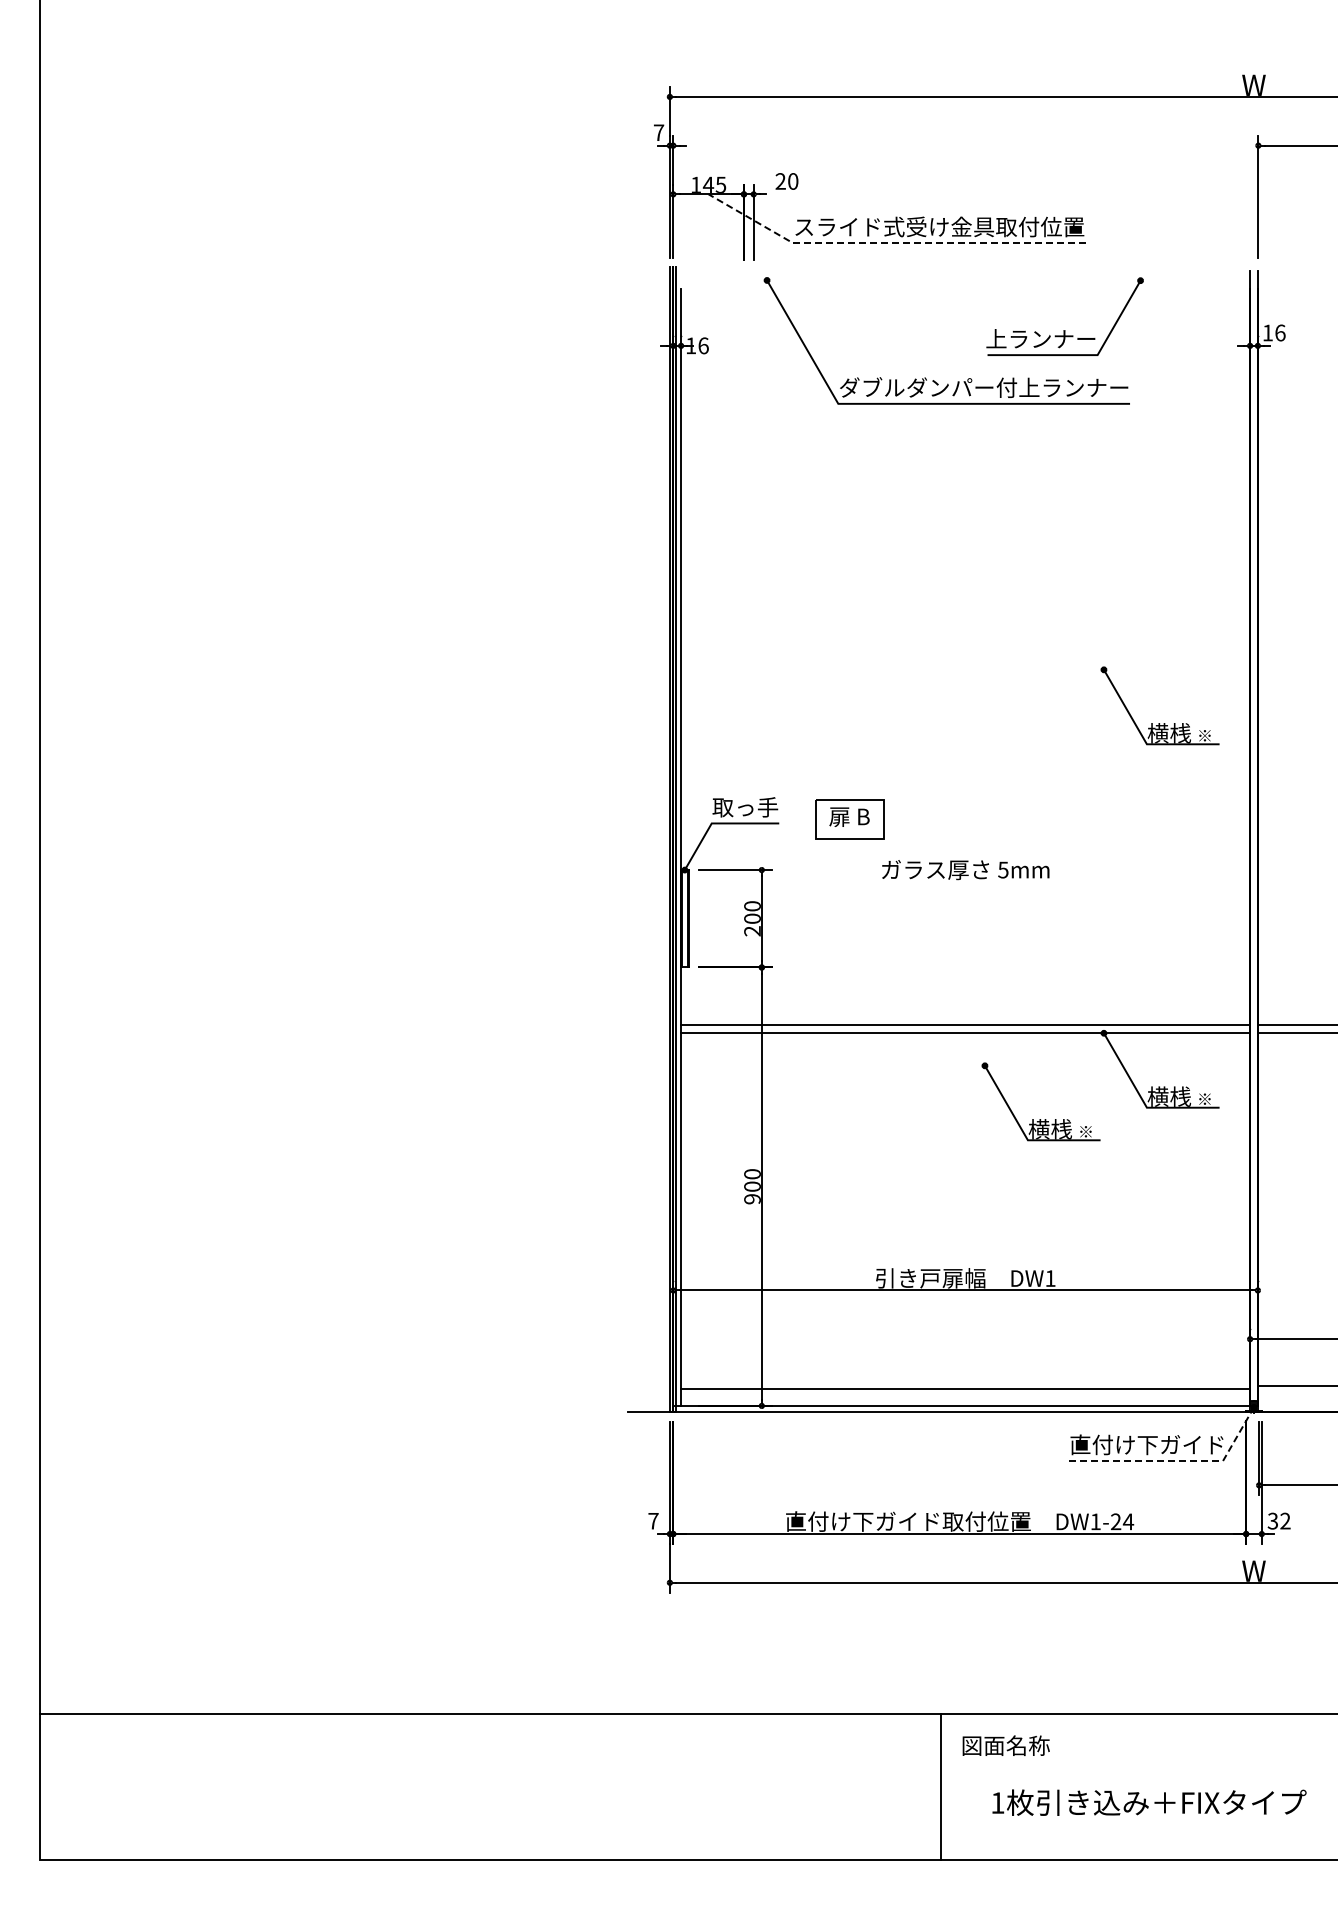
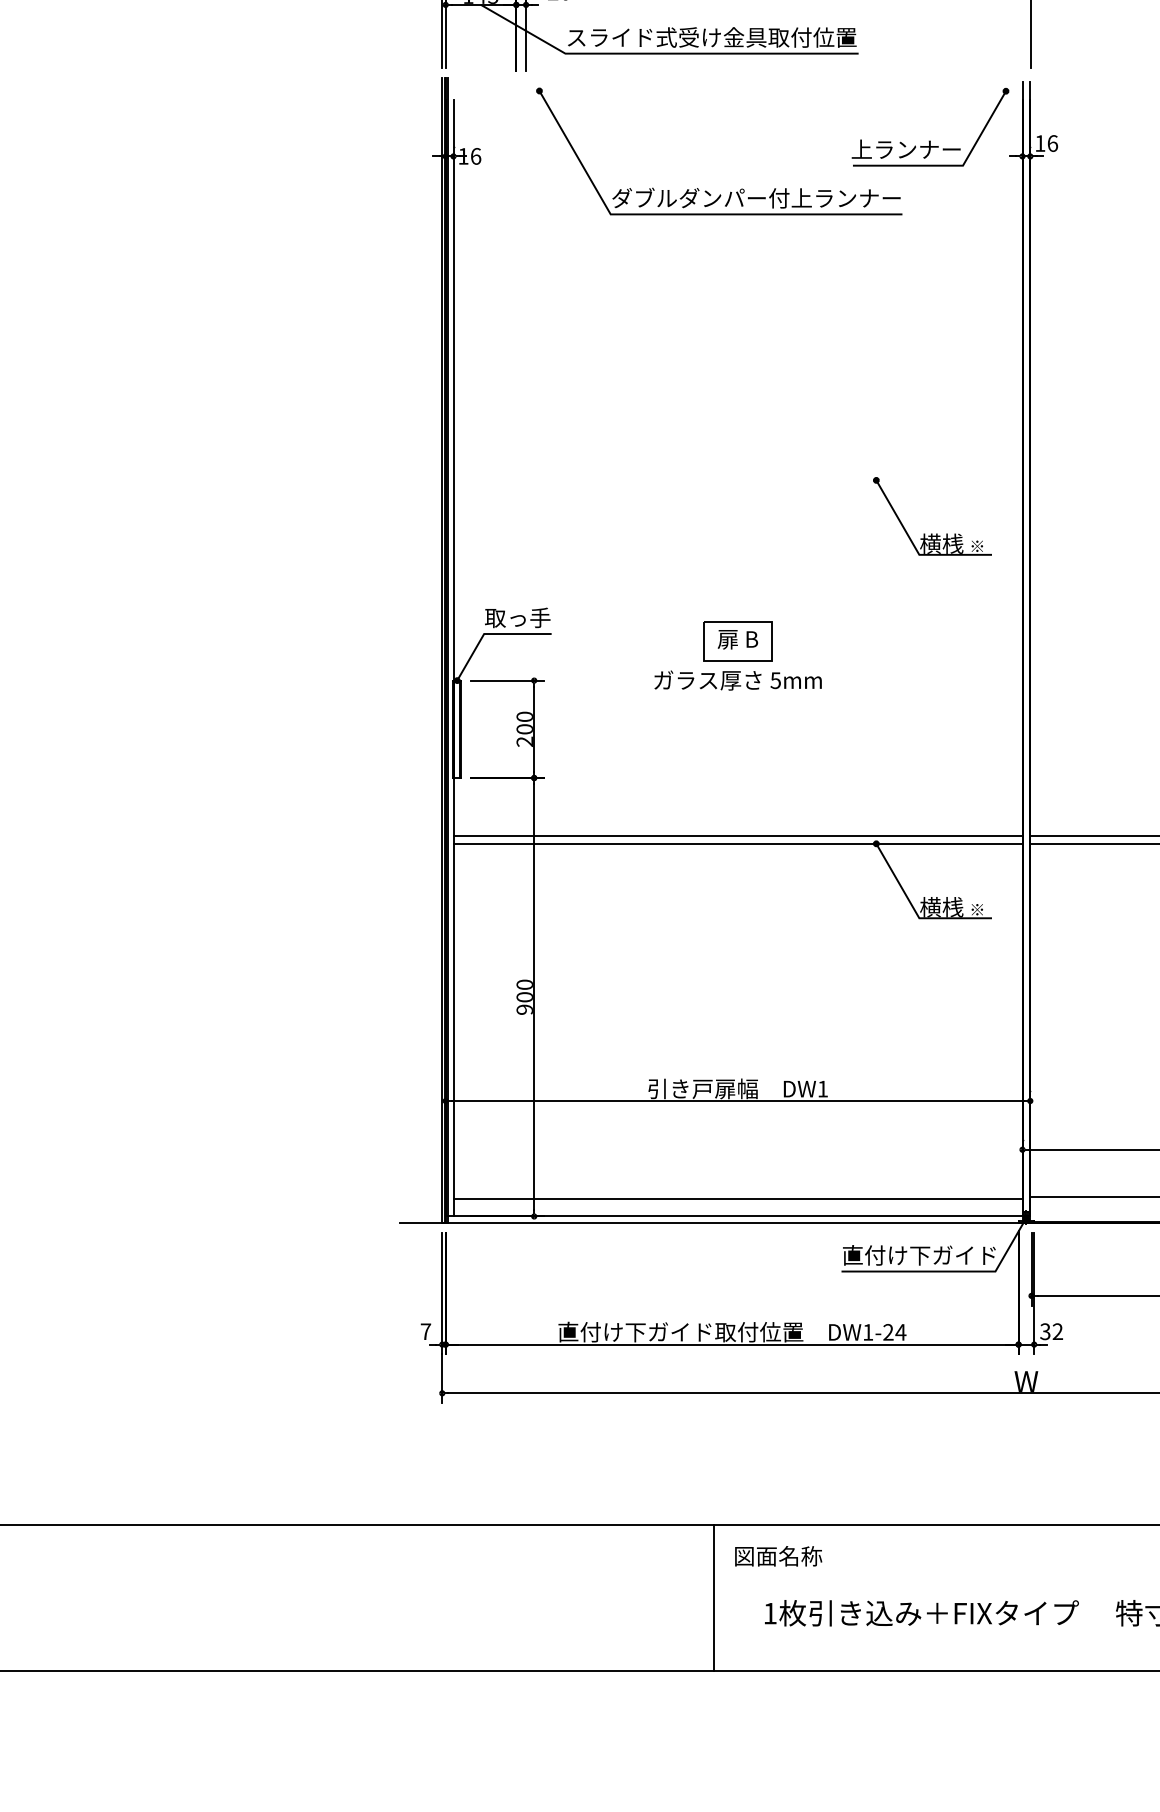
line: (889, 243) -> (661, 54), dashed -> solid
part: (1064, 330) -> (929, 141), moved
part: (849, 819) -> (737, 642), moved
part: (1040, 1119) -> (812, 930), removed
line: (1177, 1460) -> (949, 1271), dashed -> solid

